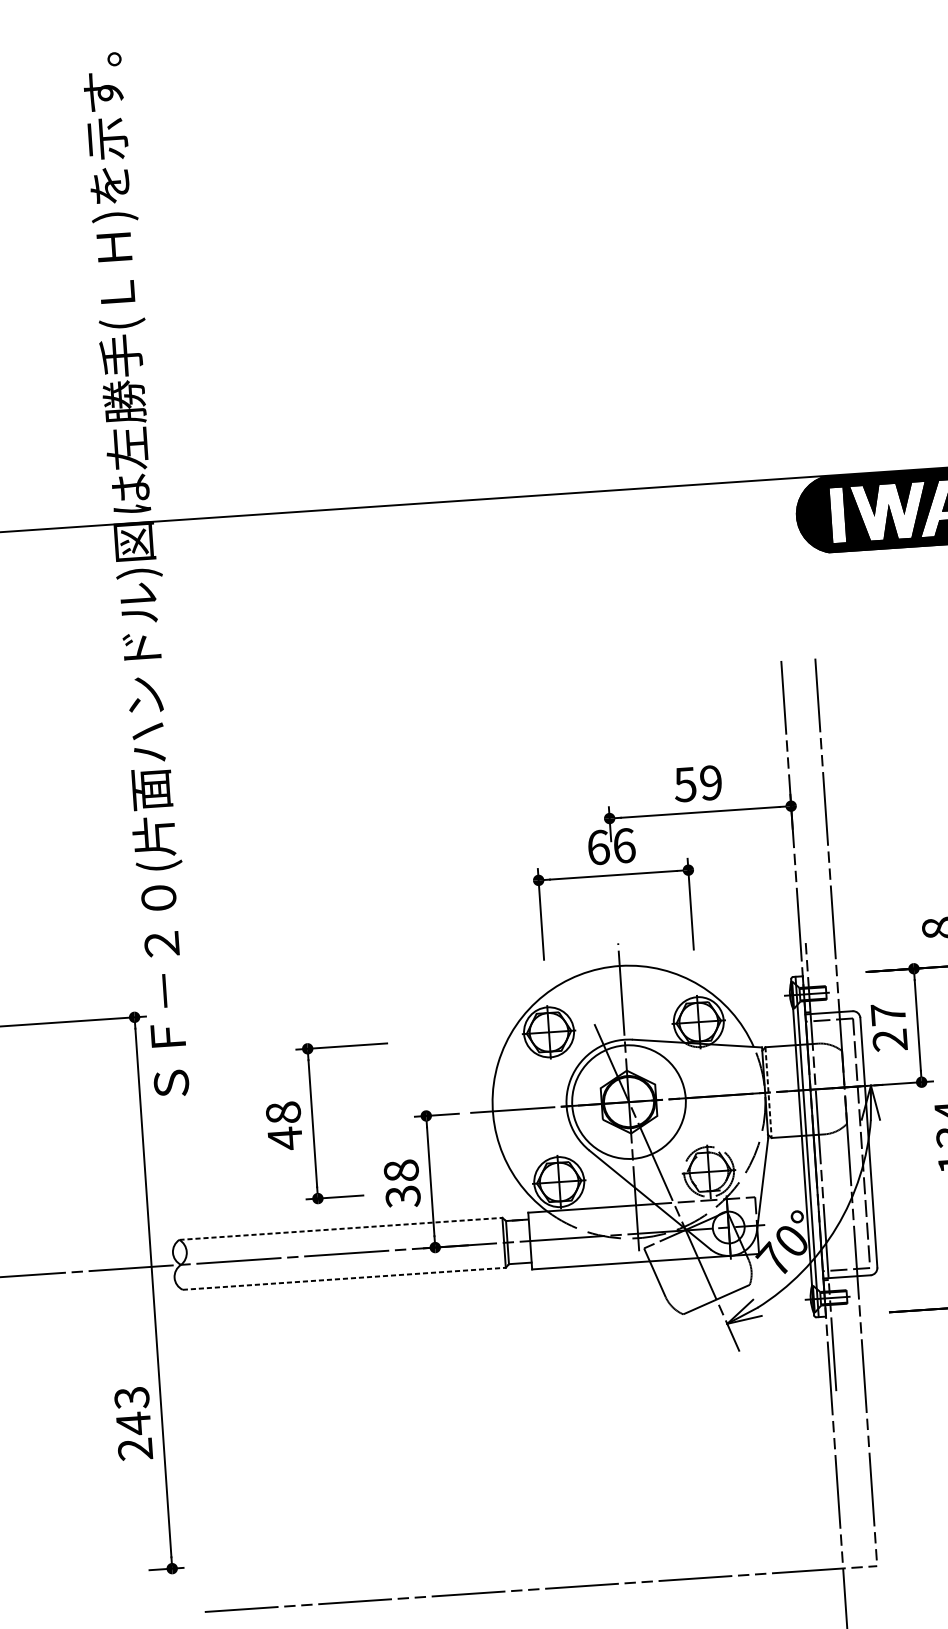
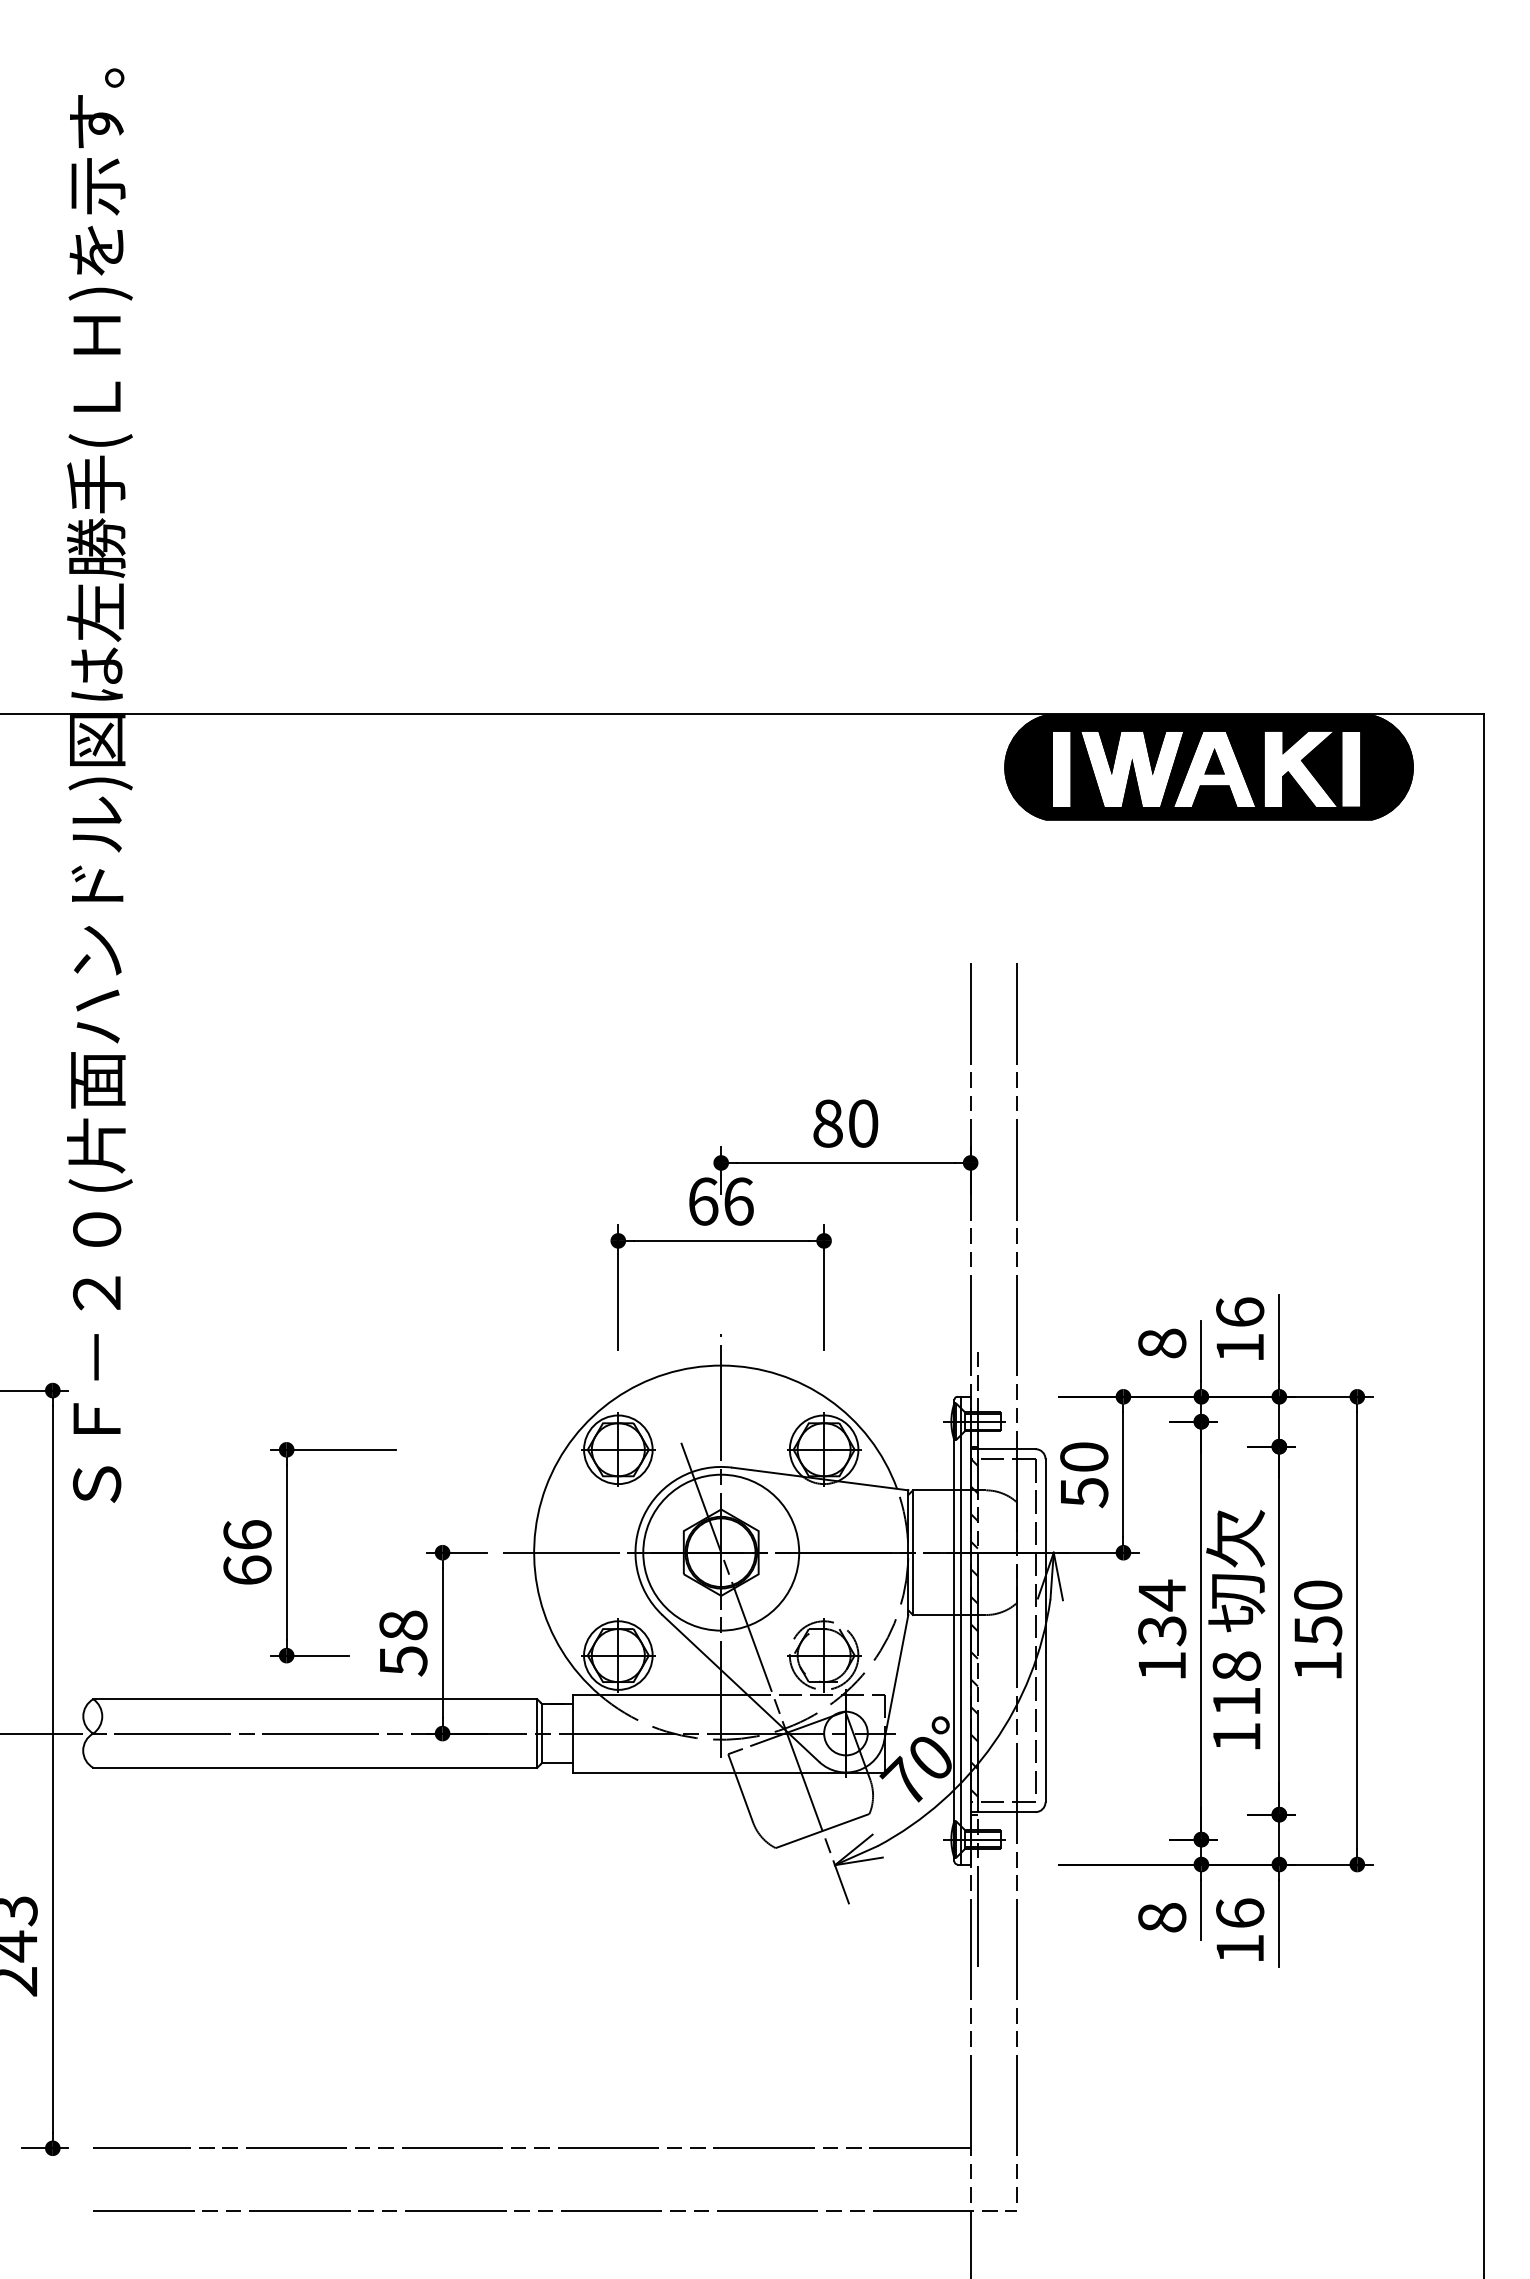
text: (698, 783) -> (845, 1123), 59 -> 80
text: (889, 1027) -> (1084, 1475), 27 -> 50
line: (768, 1093) -> (913, 1553), dashed -> solid
text: (284, 1126) -> (247, 1553), 48 -> 66
hatch: (816, 1144) -> (973, 1627), added
text: (403, 1197) -> (403, 1661), 38 -> 58
line: (341, 1229) -> (315, 1699), dashed -> solid
line: (344, 1278) -> (315, 1767), dashed -> solid
line: (520, 1545) -> (531, 2148), added

